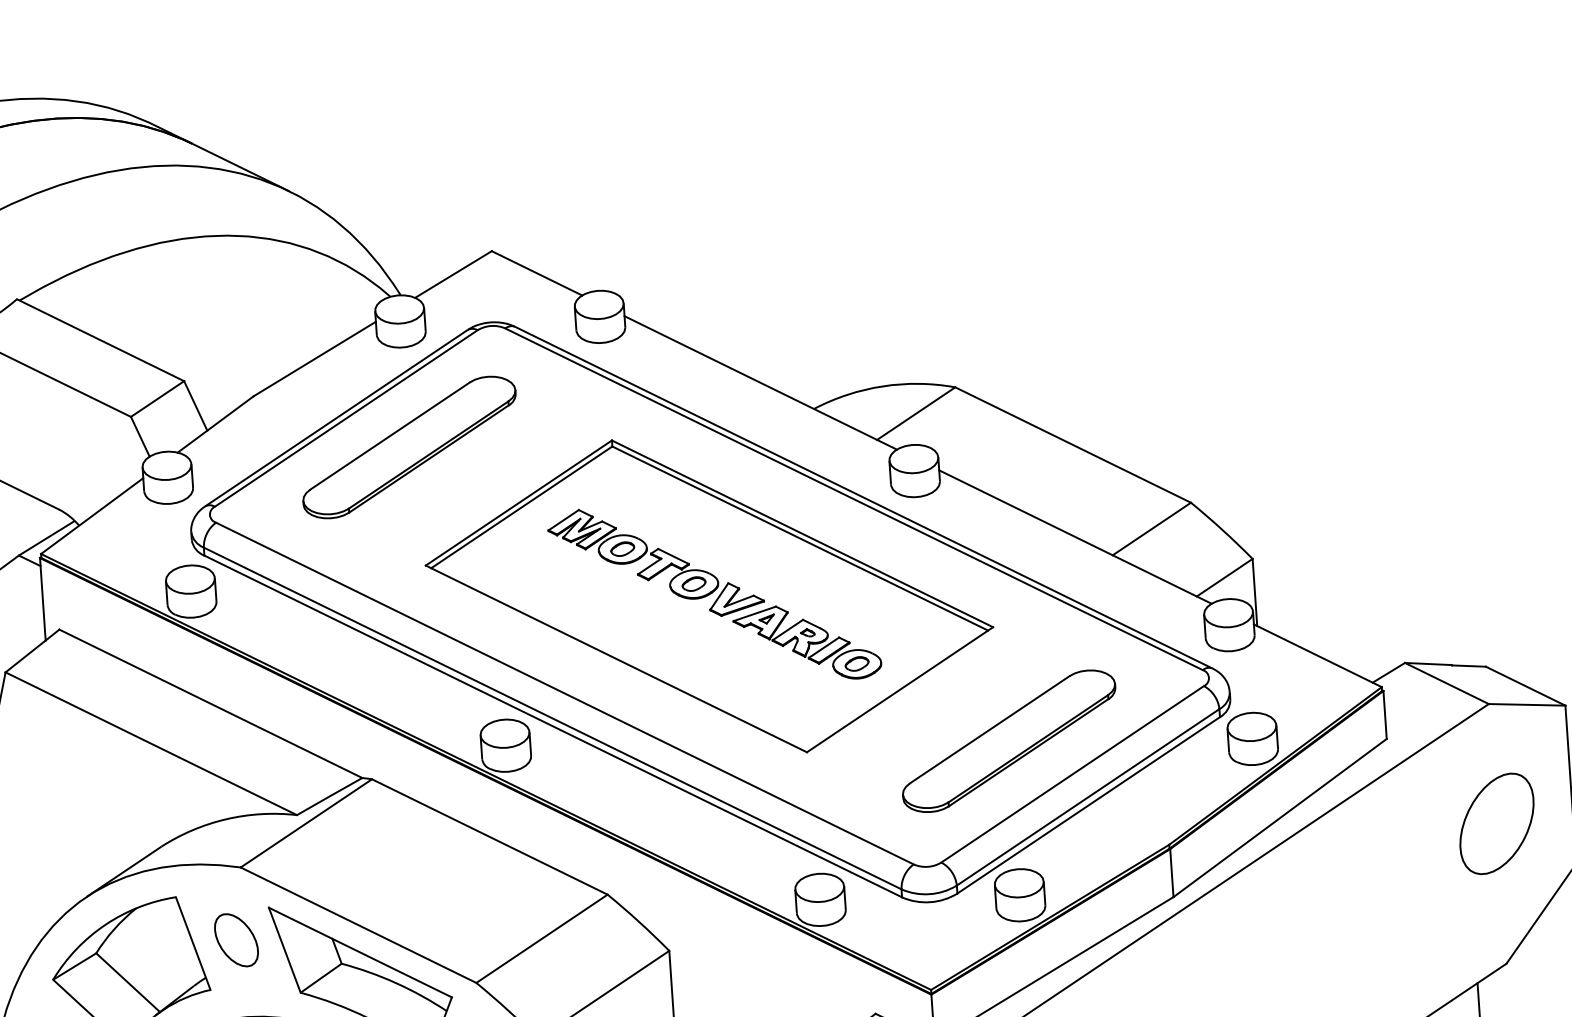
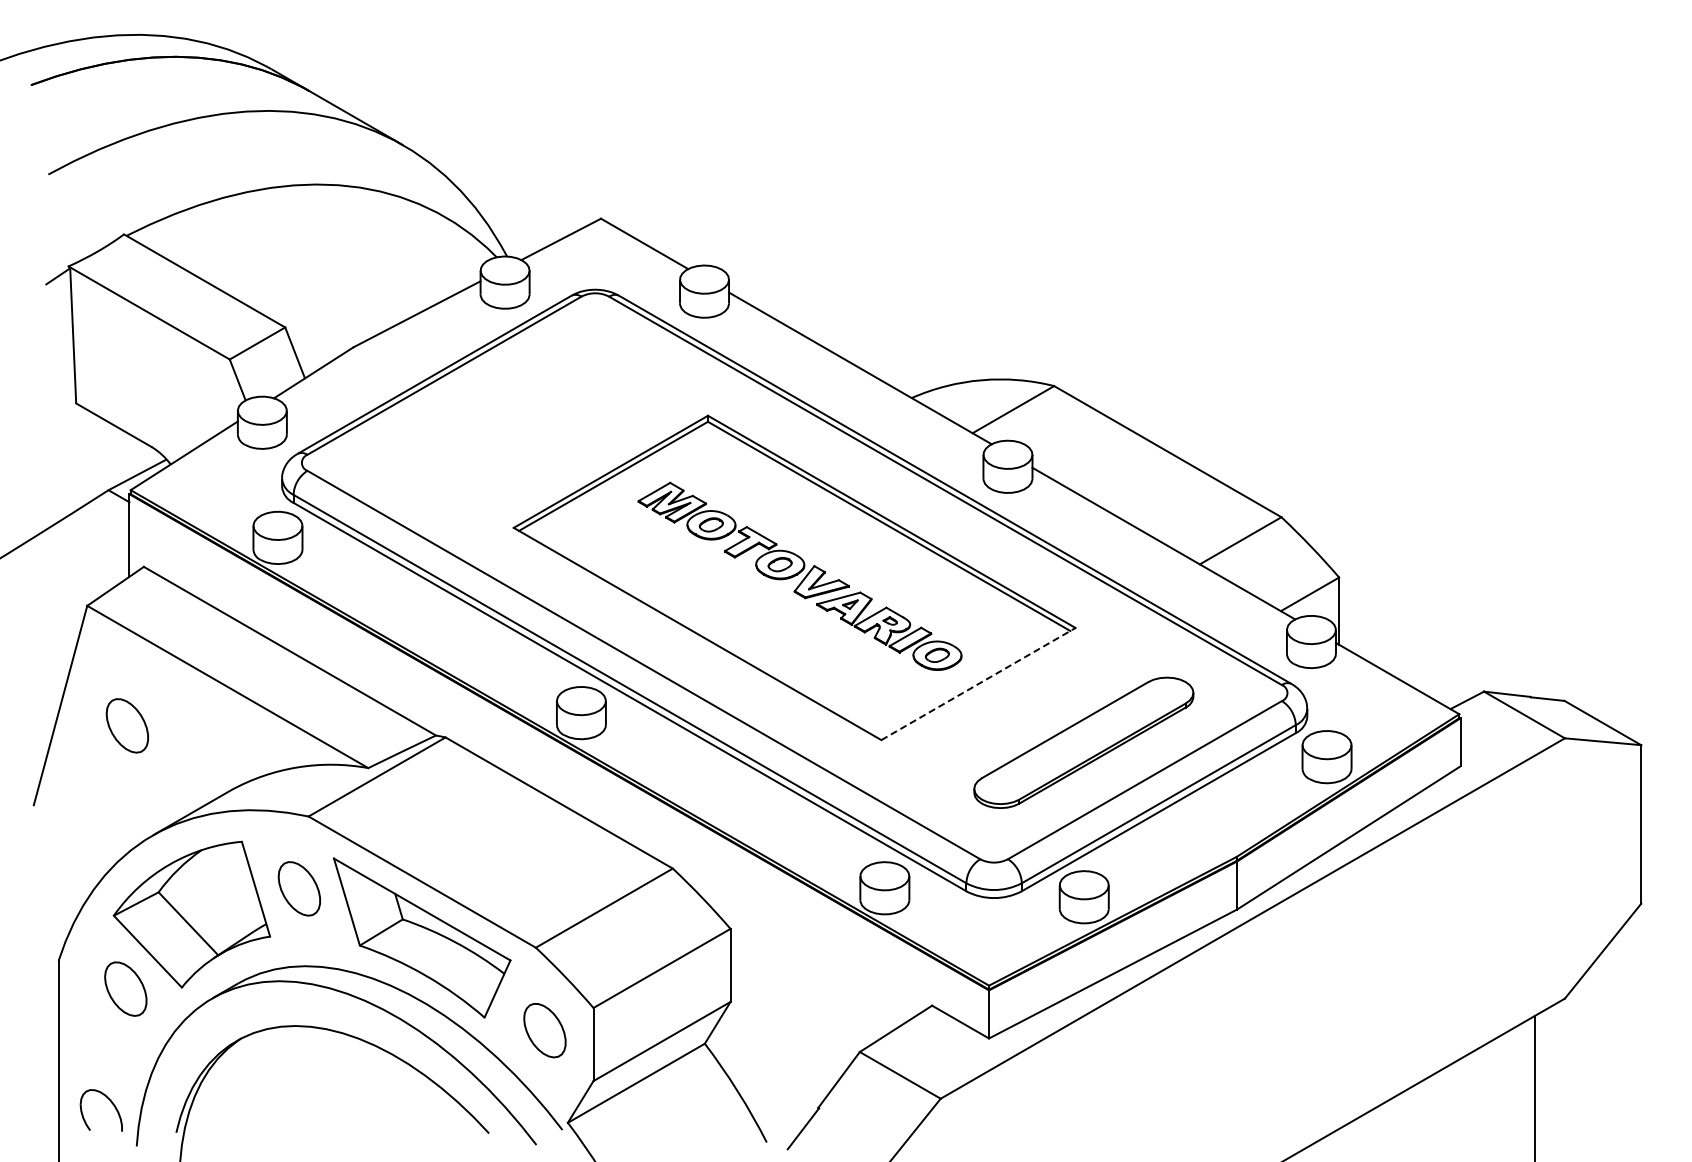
part: (409, 447) -> (505, 408), removed
line: (900, 689) -> (978, 683), solid -> dashed
part: (52, 789) -> (126, 725), added
part: (1496, 823) -> (1564, 858), removed

